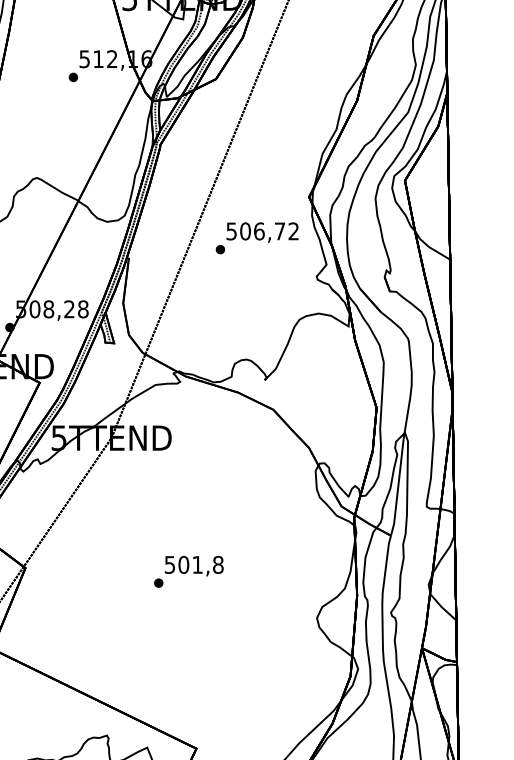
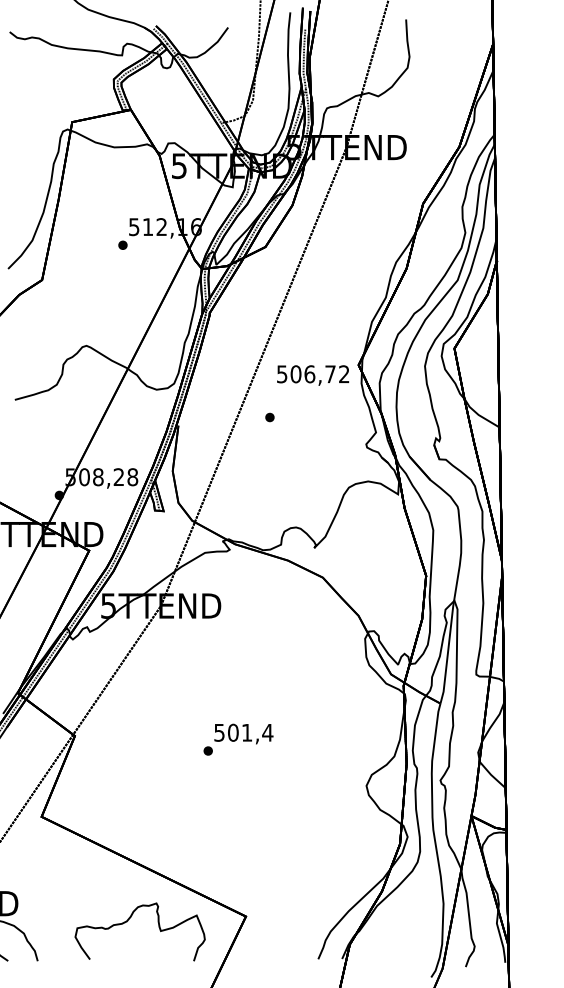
text: (263, 232) -> (313, 375), moved
text: (218, 564) -> (267, 732), 501,8 -> 501,4

